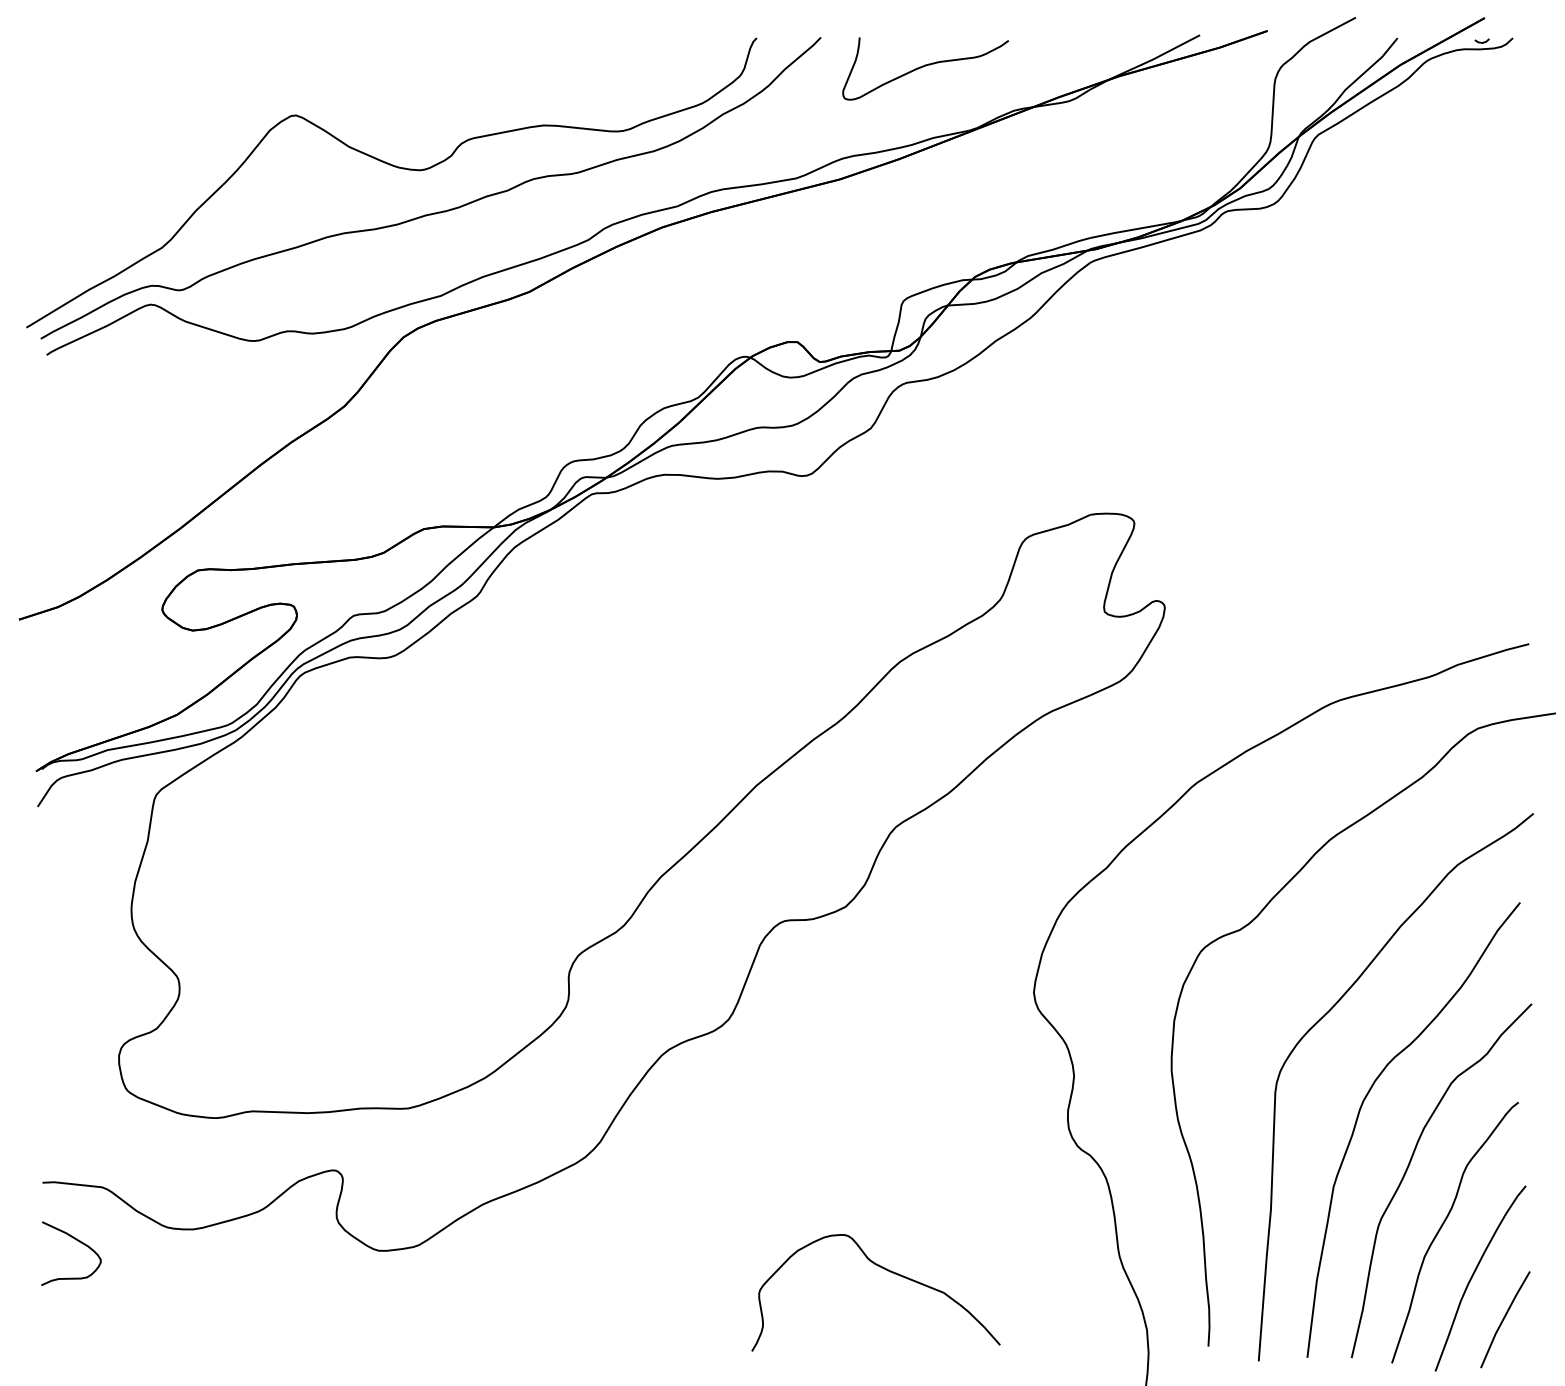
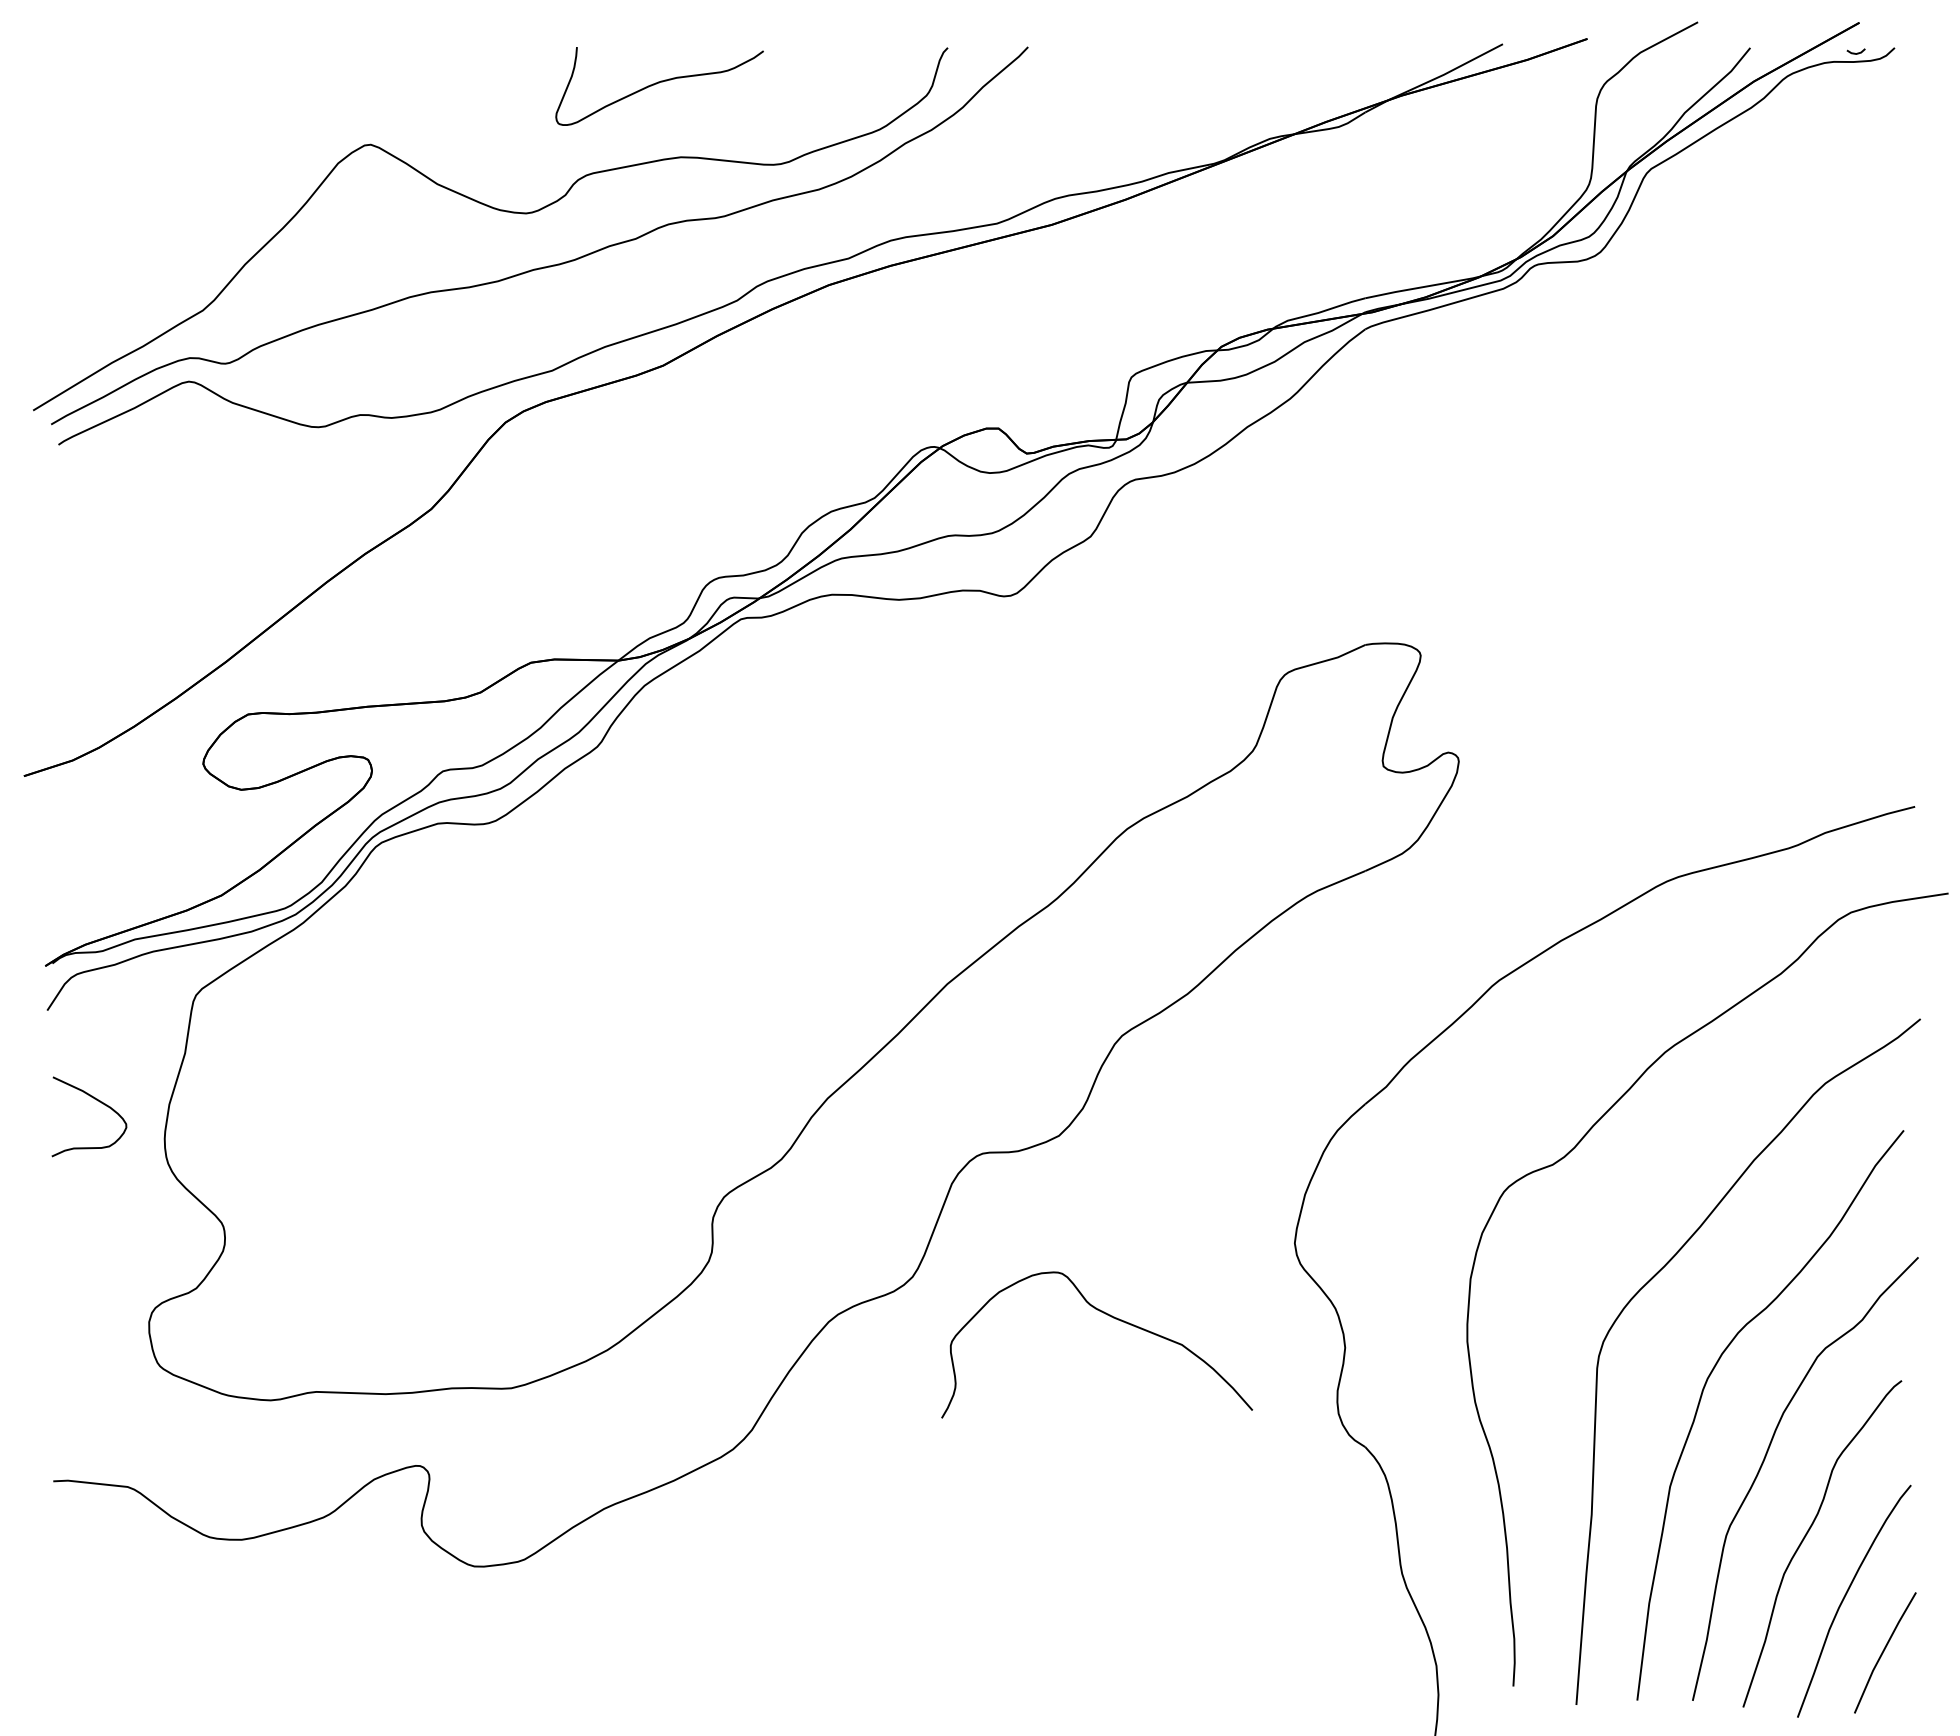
curve: (925, 66) -> (659, 83), moved
curve: (77, 1241) -> (97, 1101), moved
curve: (886, 1270) -> (1110, 1316), moved

